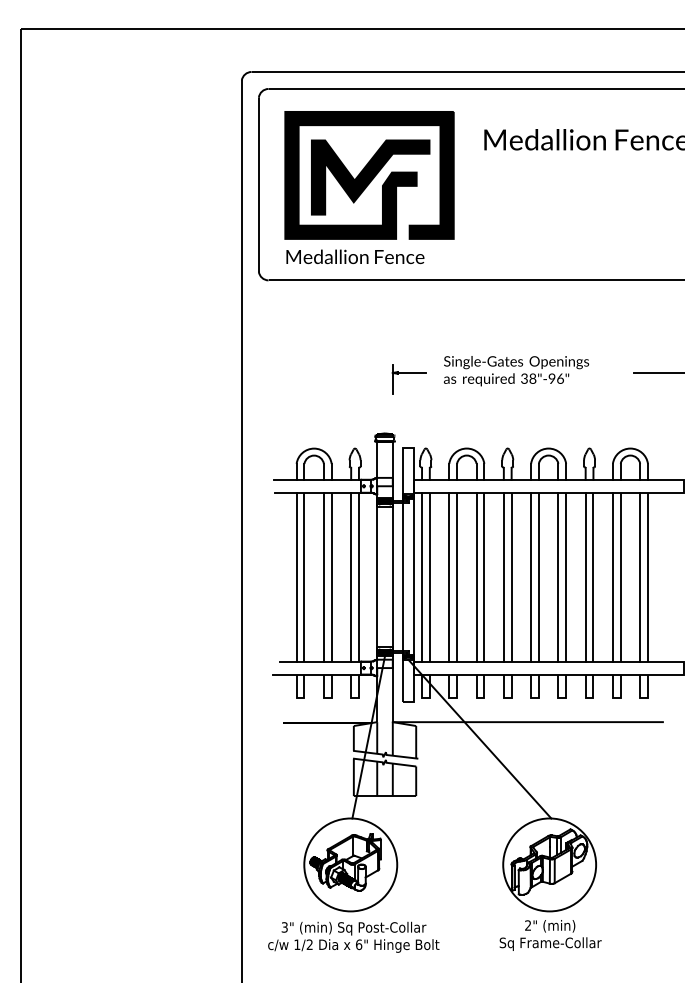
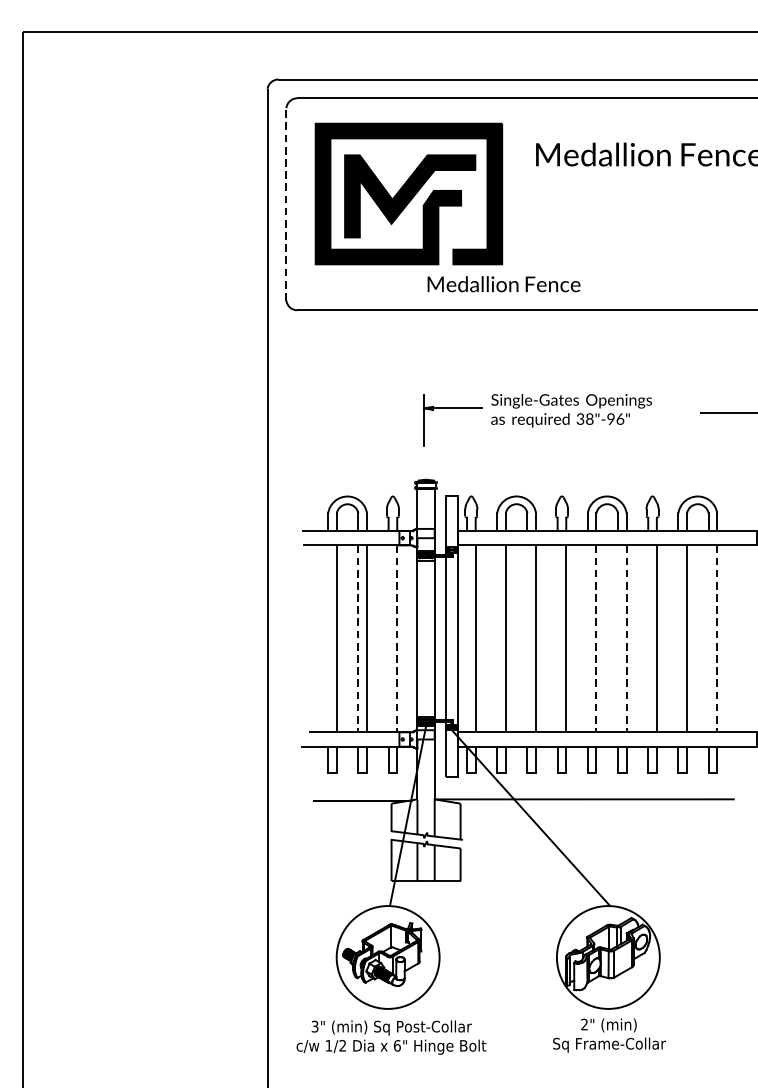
line: (258, 184) -> (285, 204), solid -> dashed
text: (355, 256) -> (504, 283), moved
part: (408, 379) -> (452, 419), size x1.6
line: (296, 576) -> (328, 638), removed
line: (351, 576) -> (388, 638), removed
line: (422, 576) -> (467, 638), removed
line: (449, 576) -> (497, 638), removed
line: (476, 576) -> (527, 638), removed
line: (503, 576) -> (557, 638), removed
line: (531, 576) -> (588, 638), removed
line: (558, 576) -> (618, 638), removed
line: (585, 576) -> (648, 638), removed
line: (612, 576) -> (677, 638), removed
line: (640, 576) -> (708, 638), removed
line: (323, 577) -> (357, 639), solid -> dashed
line: (358, 577) -> (396, 639), solid -> dashed
line: (538, 577) -> (596, 639), solid -> dashed
line: (566, 577) -> (627, 639), solid -> dashed
line: (647, 577) -> (716, 639), solid -> dashed

